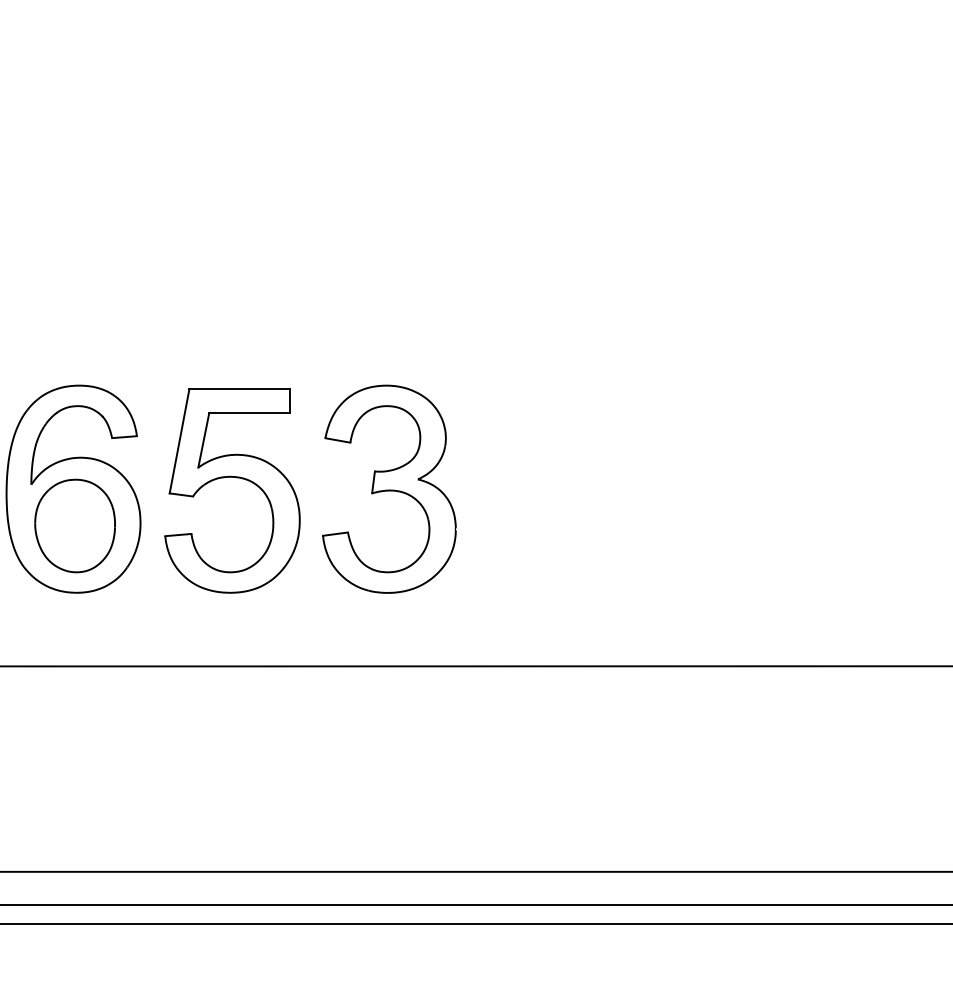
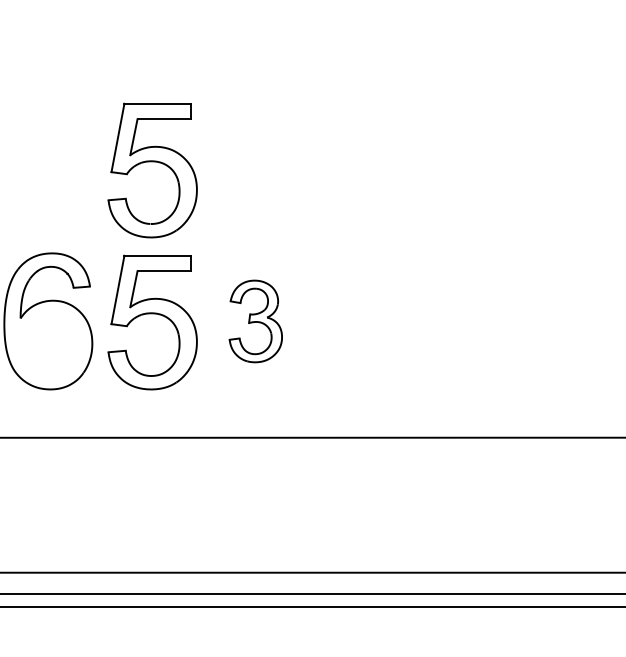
part: (232, 247) -> (152, 162), added
part: (388, 489) -> (255, 321), size x0.6
part: (75, 525) -> (49, 345), removed

